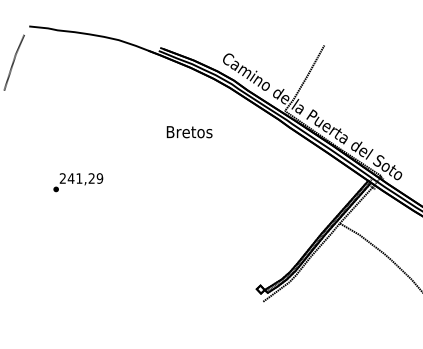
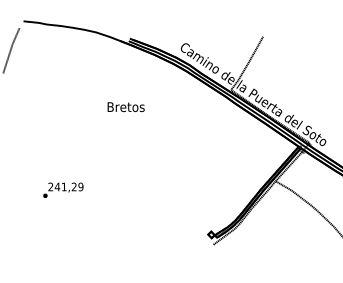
text: (189, 132) -> (126, 107), moved
text: (78, 182) -> (63, 190), moved

